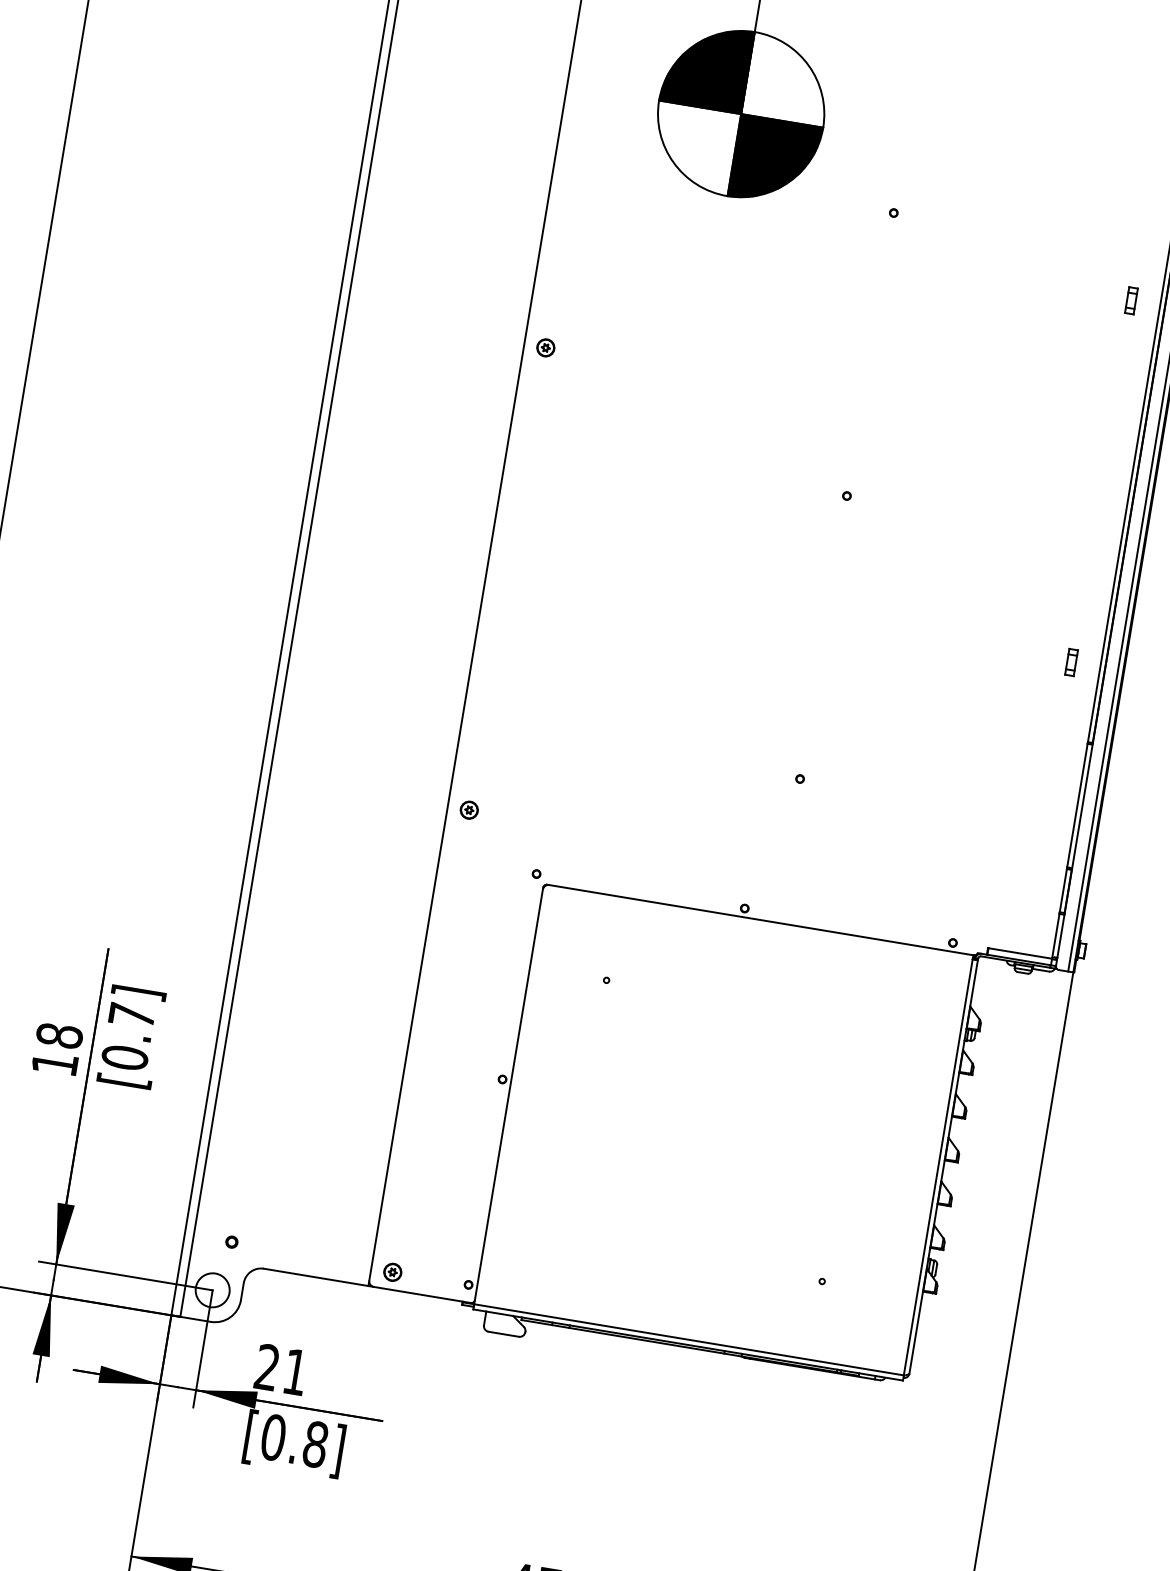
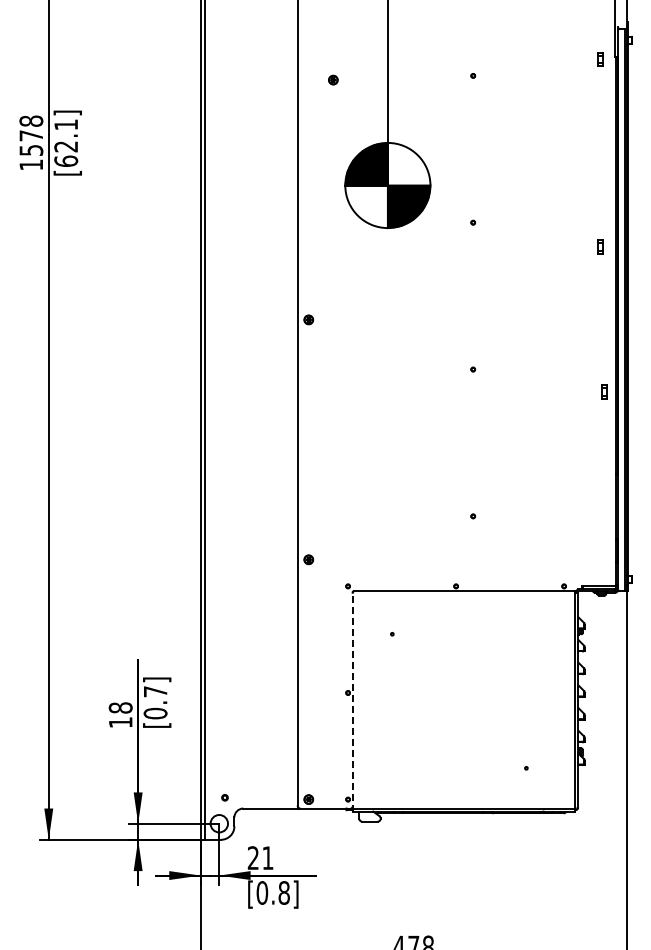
part: (1071, 661) -> (604, 391), moved
line: (508, 1097) -> (352, 701), solid -> dashed

